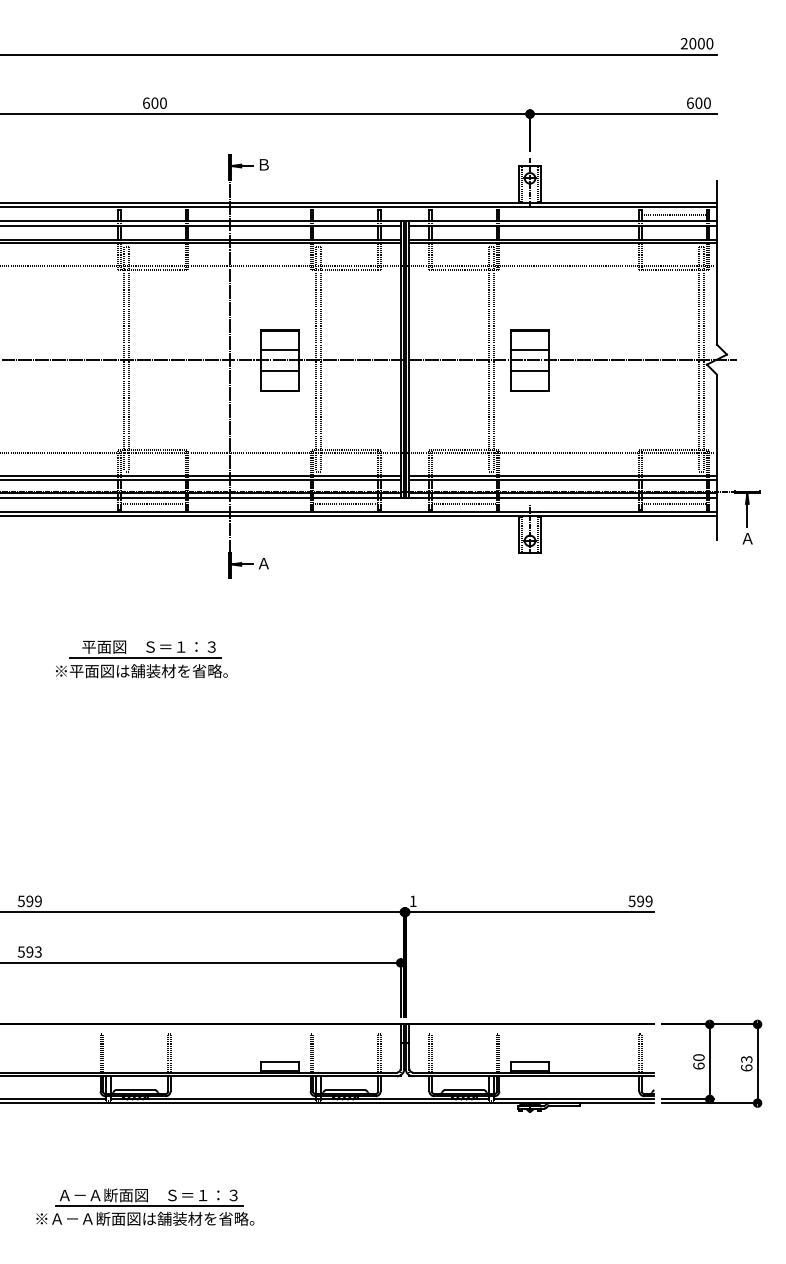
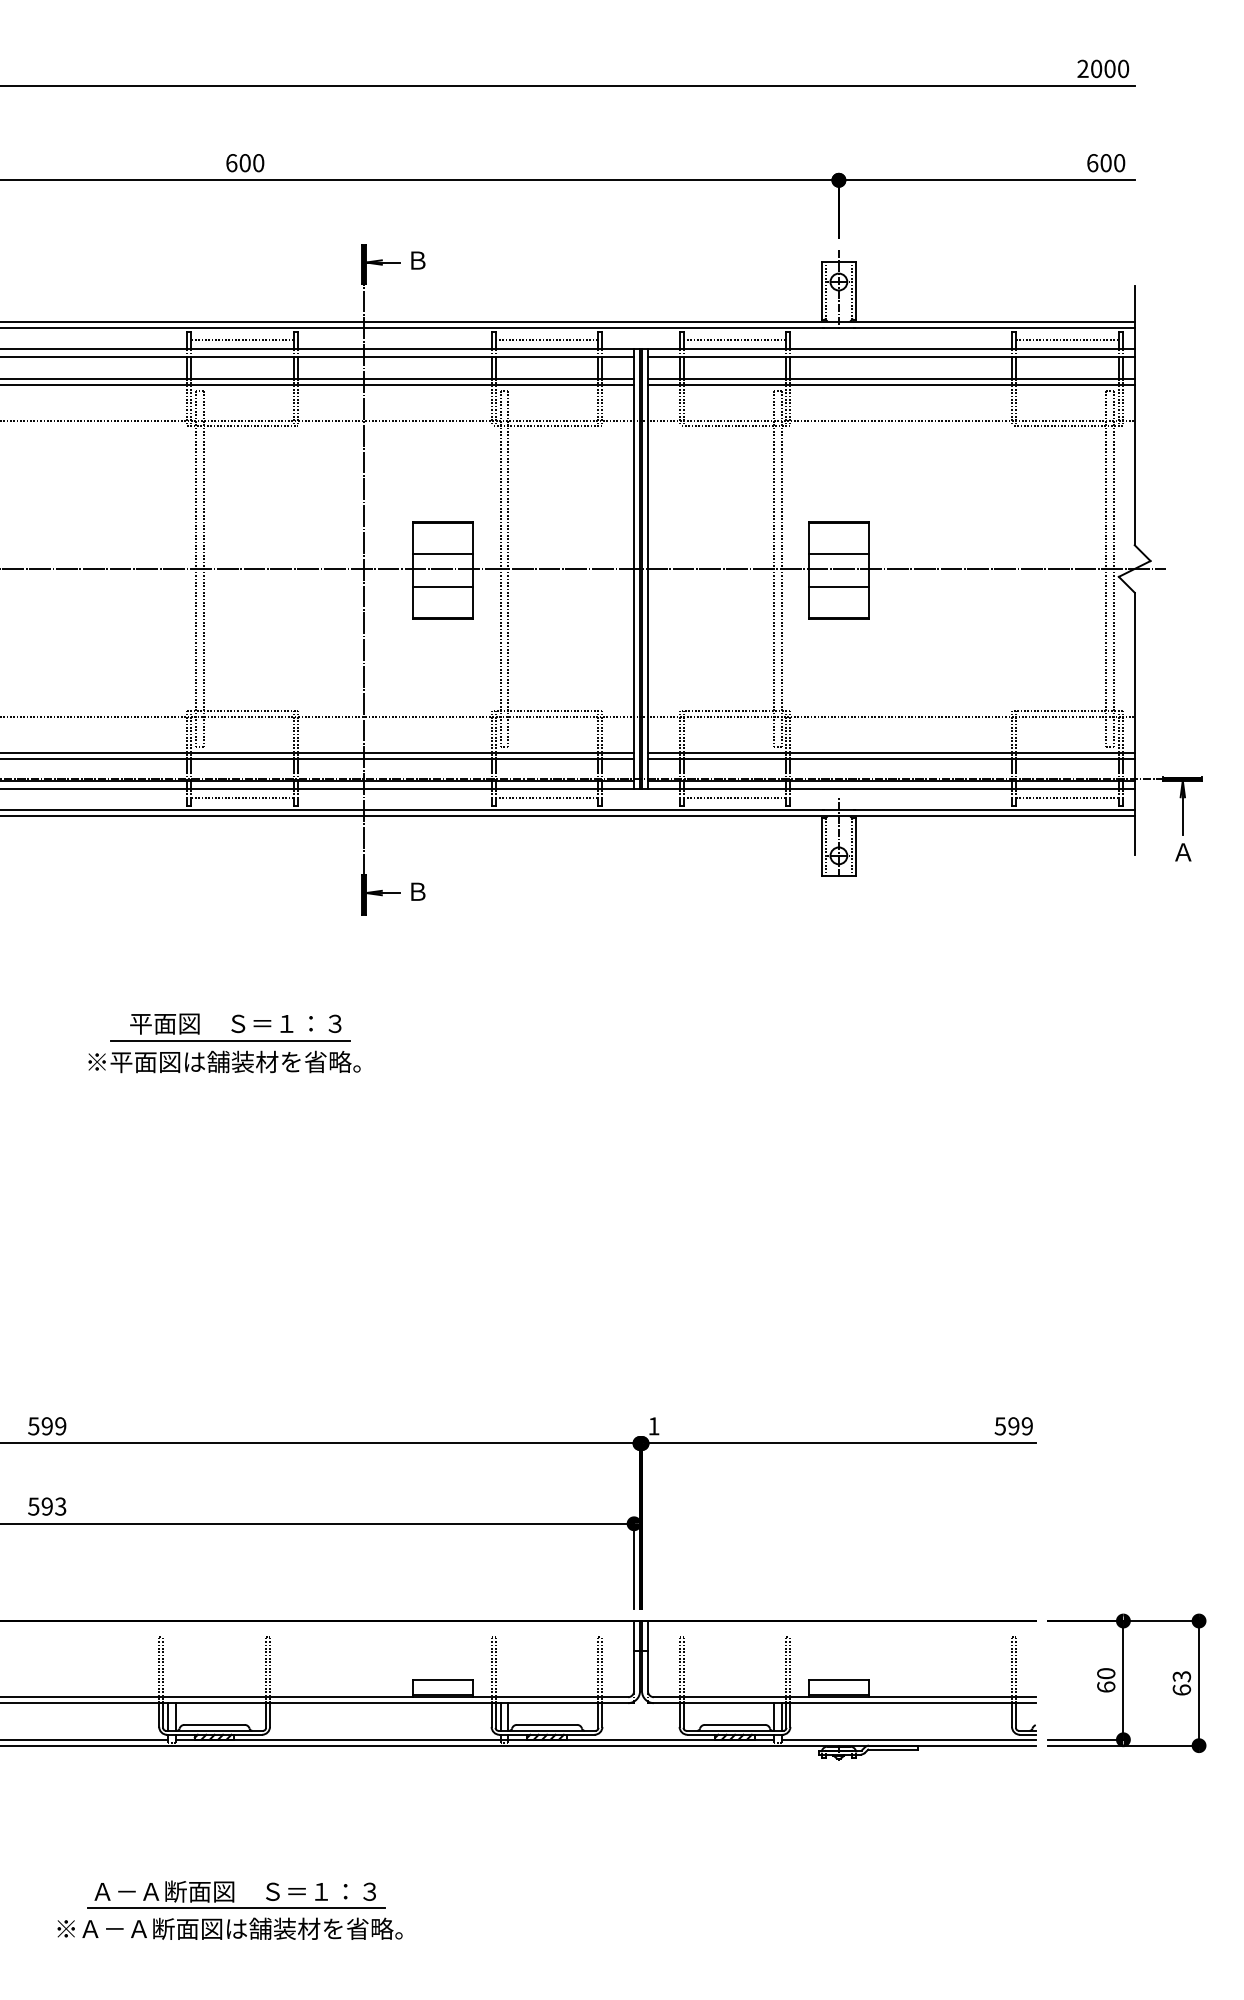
line: (152, 215) -> (241, 340), added
line: (345, 215) -> (546, 340), added
line: (463, 215) -> (733, 340), added
text: (263, 563) -> (417, 891), Ａ -> Ｂ

